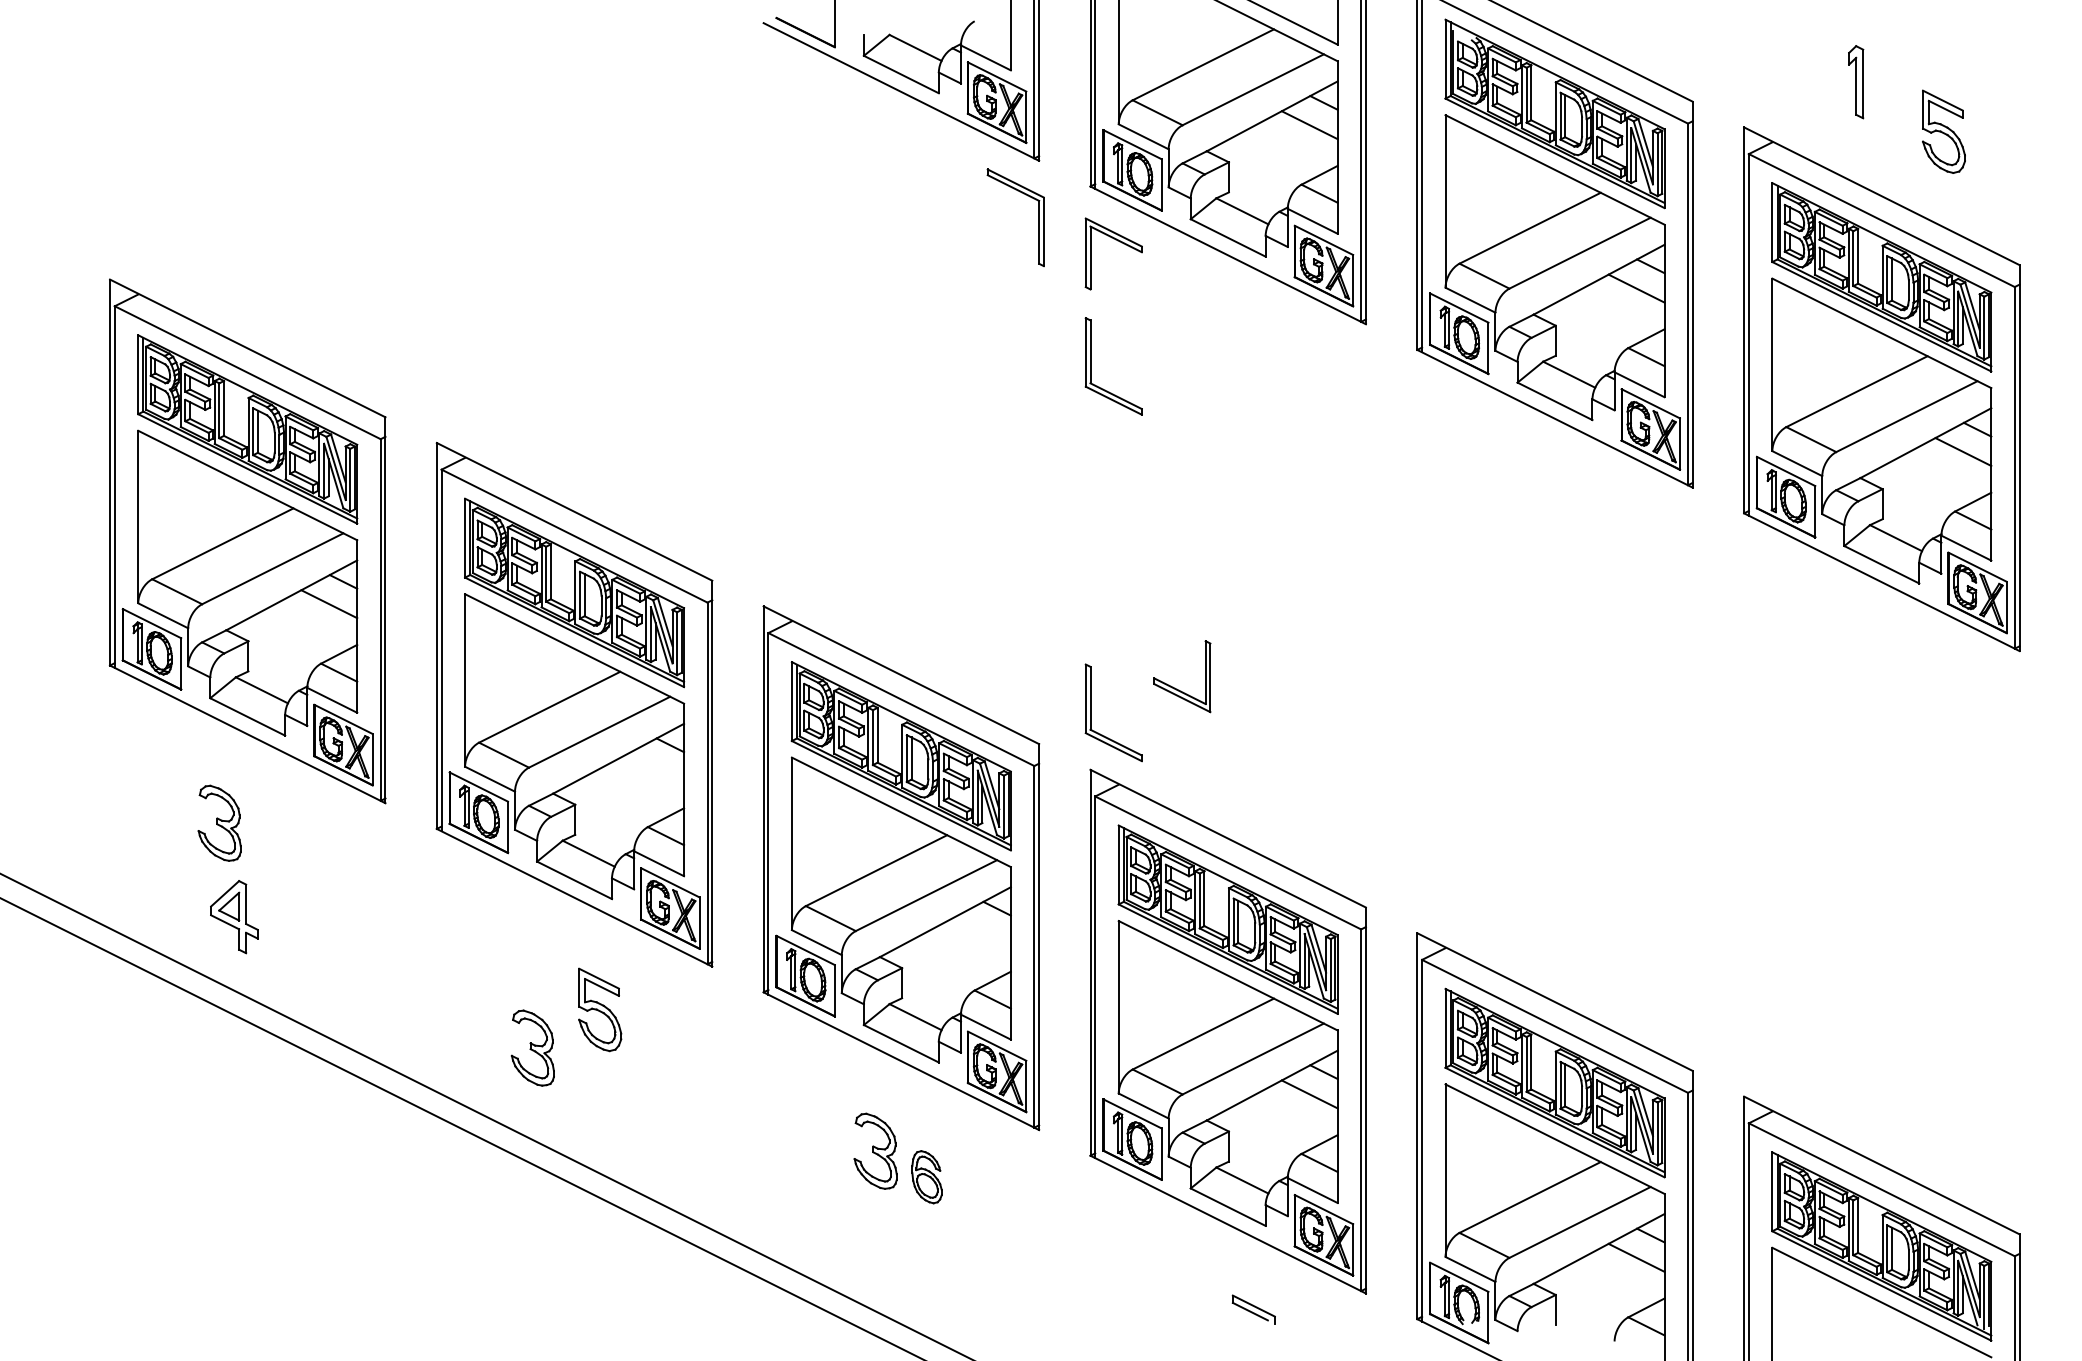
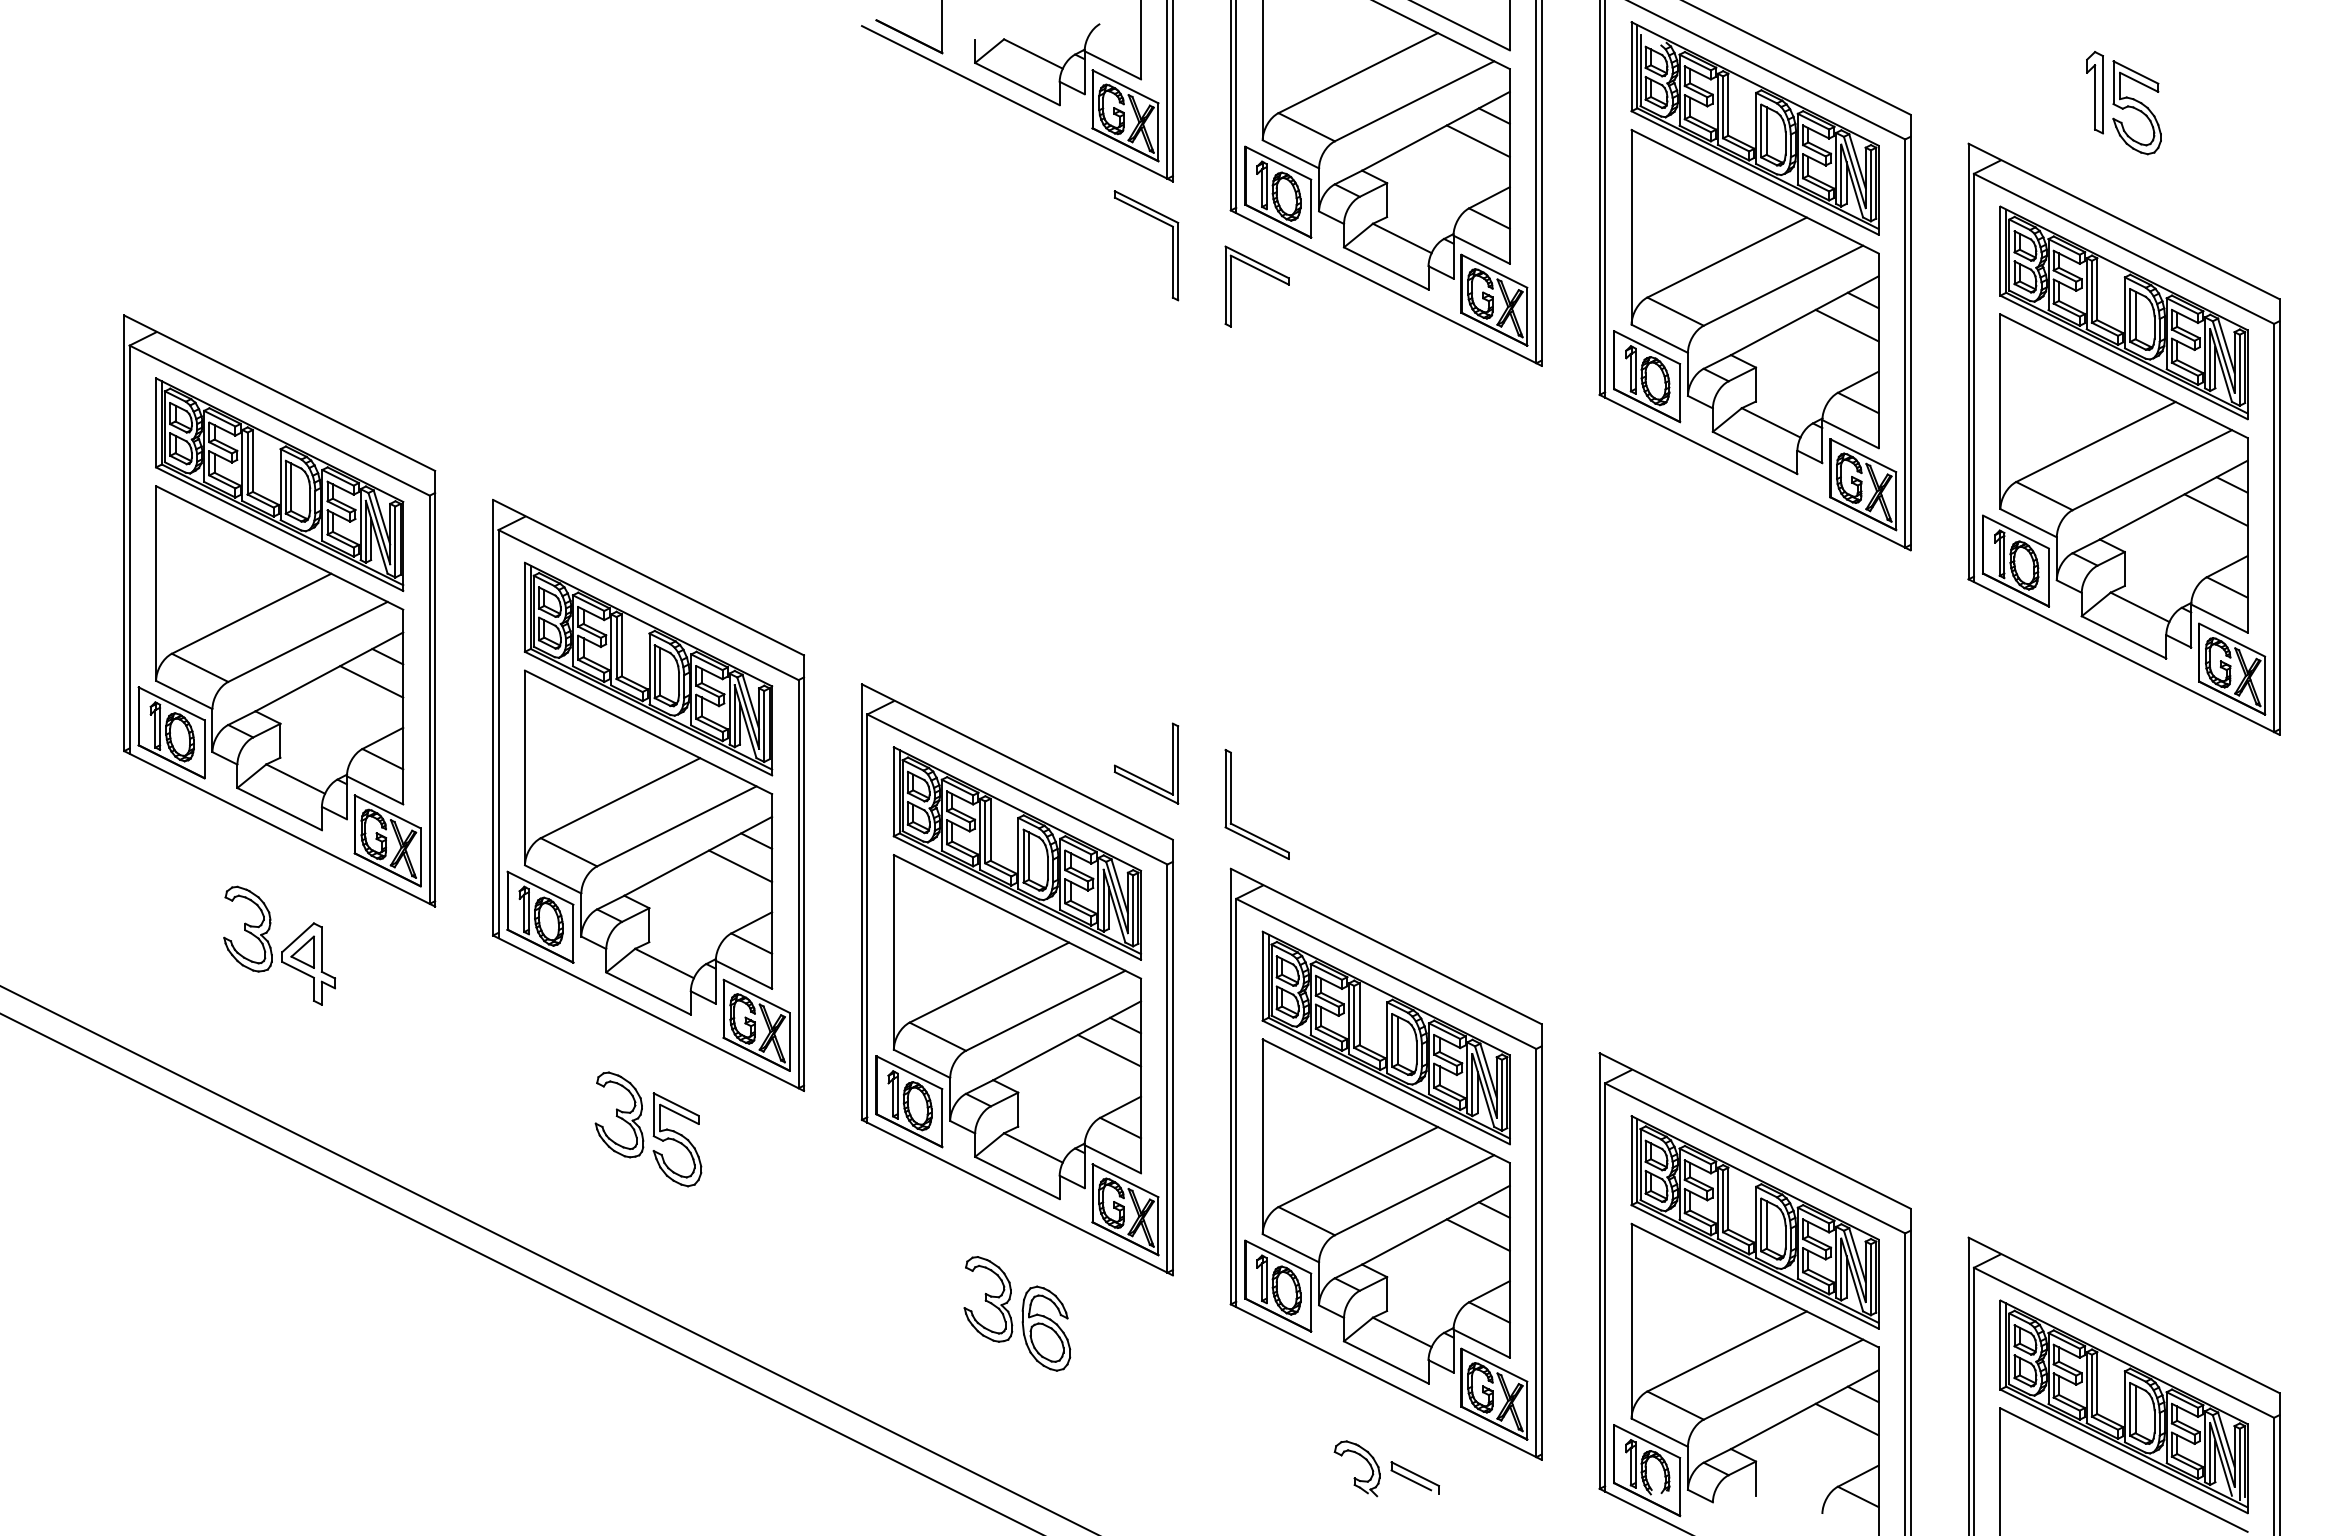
part: (1943, 131) -> (2136, 107), moved
part: (1091, 366) -> (1231, 413), removed
part: (1176, 688) -> (1139, 776), moved
line: (656, 767) -> (740, 866), added
part: (234, 916) -> (308, 963), moved
line: (982, 930) -> (1109, 1050), added
part: (532, 1047) -> (619, 1114), moved
part: (927, 1177) -> (1046, 1328), size x1.43
part: (1200, 1309) -> (1355, 1477), added

